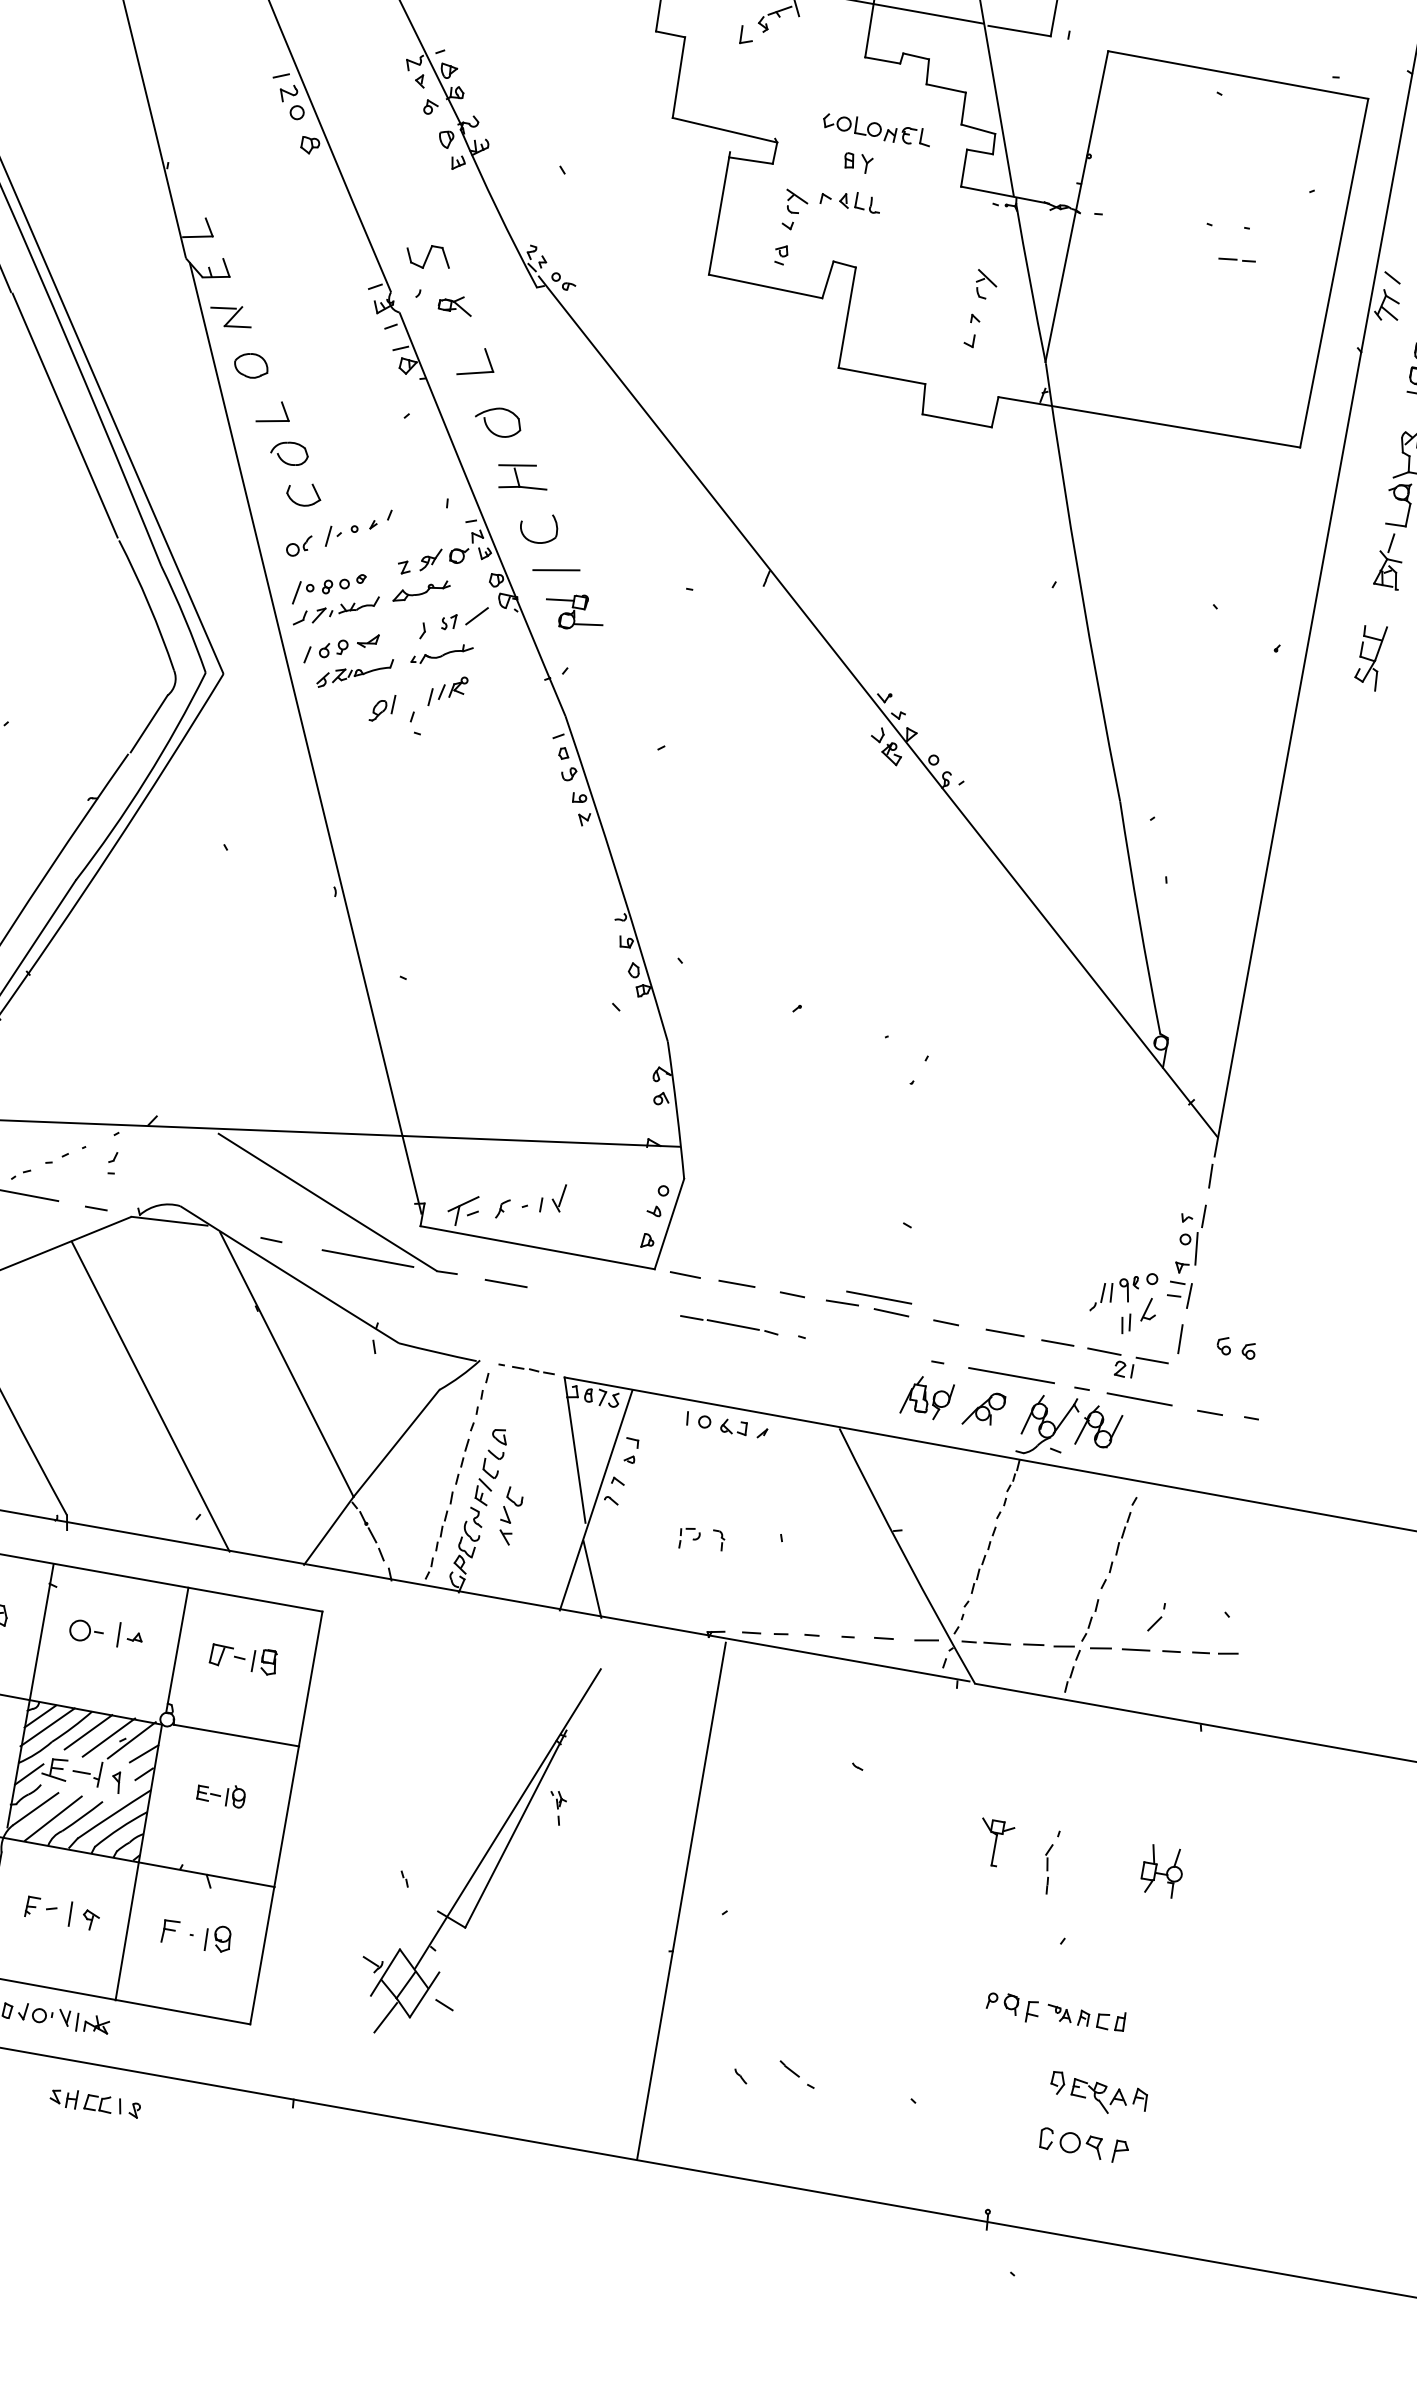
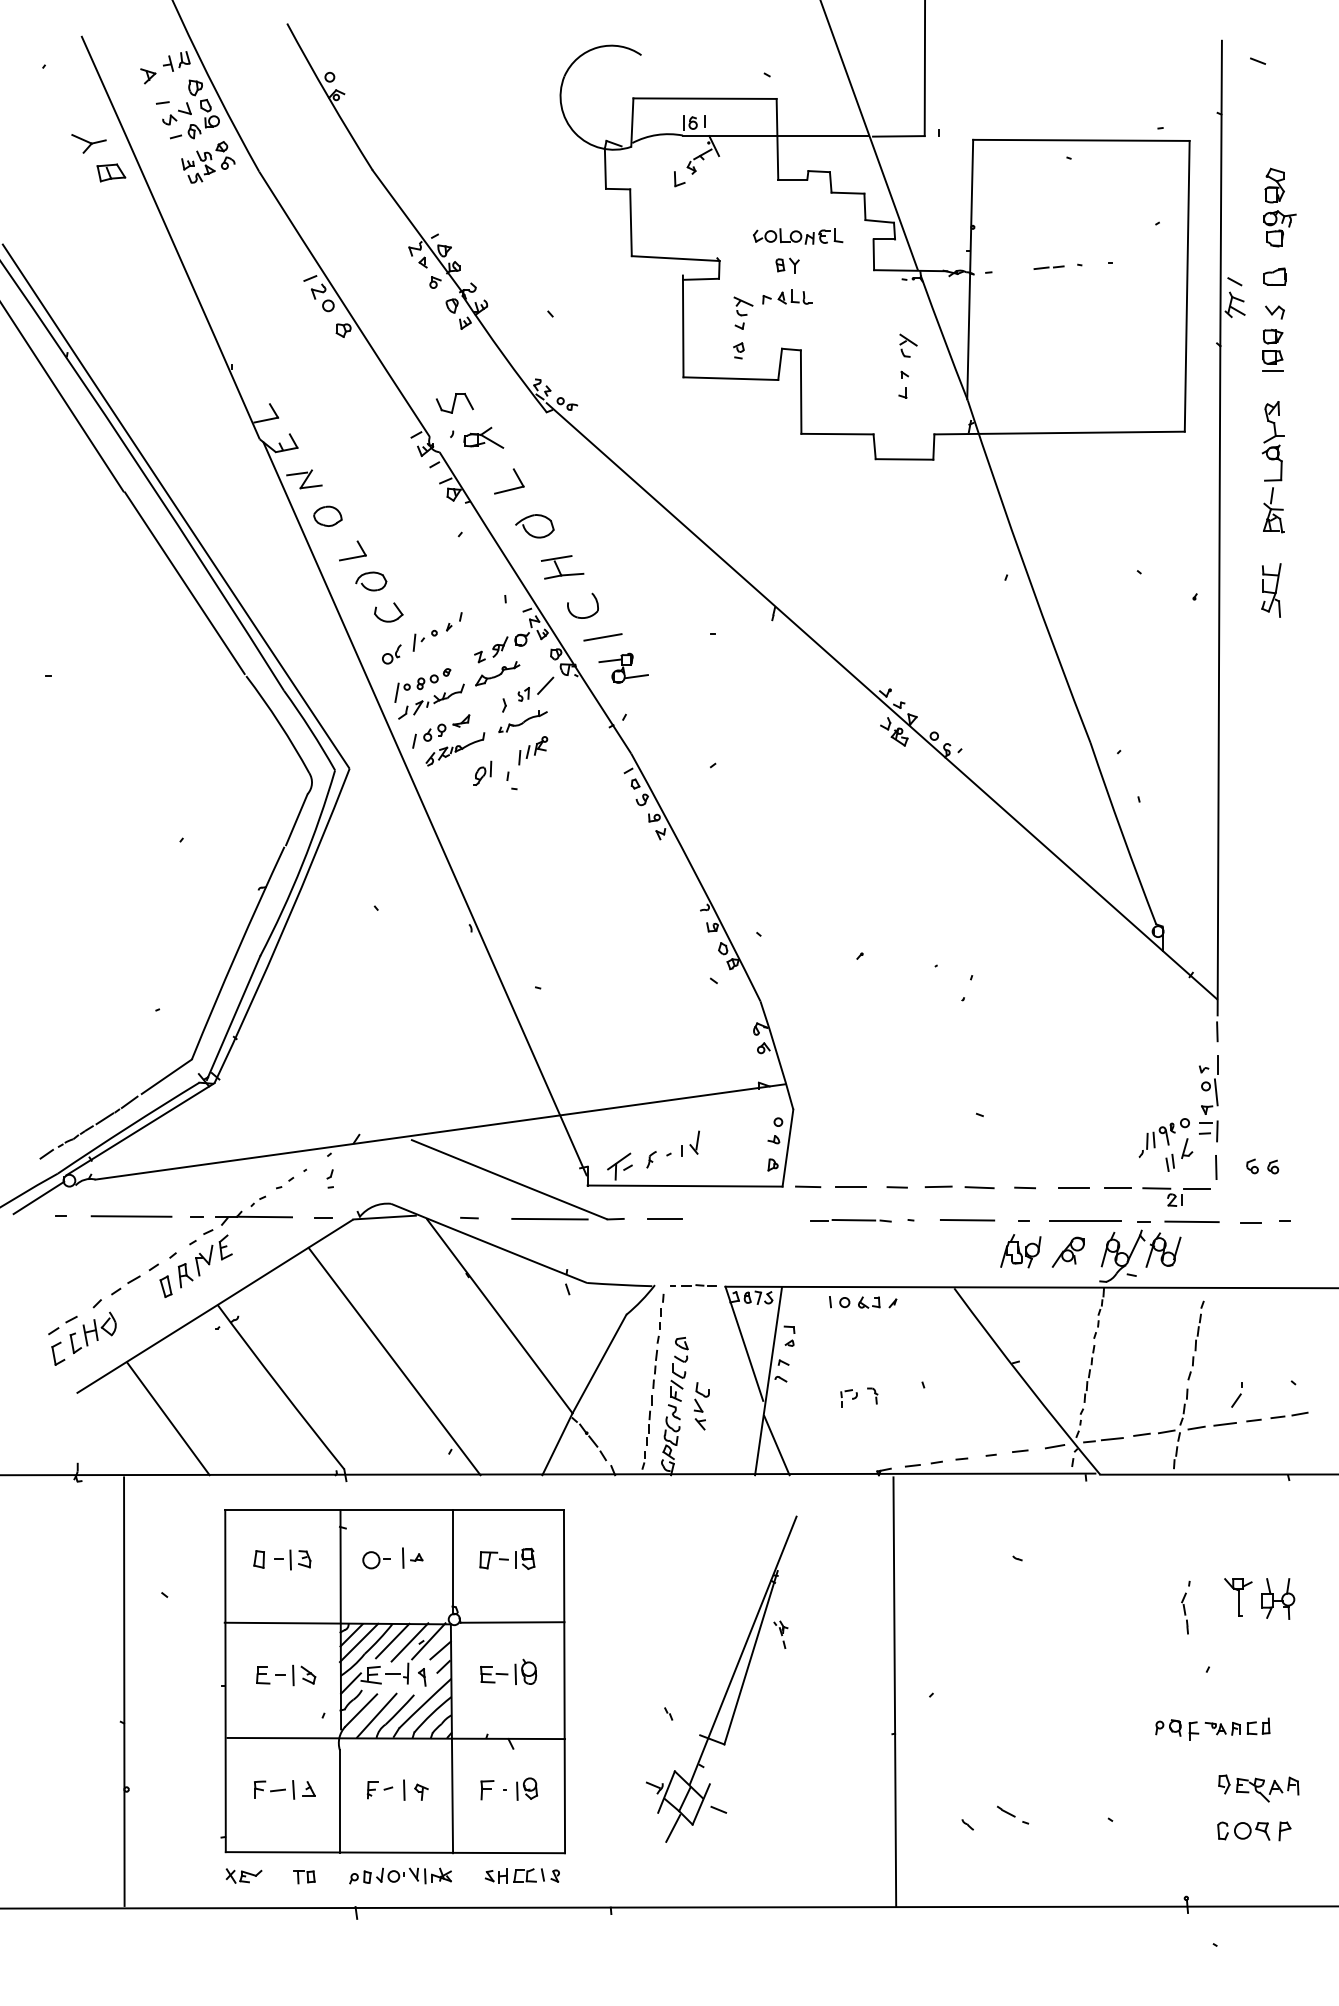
line: (1236, 259) -> (1048, 267), moved
part: (455, 304) -> (483, 437), size x1.43
line: (879, 1297) -> (967, 1220), moved
part: (221, 1793) -> (508, 1671), size x1.43
part: (995, 1843) -> (1238, 1597), moved
part: (94, 2102) -> (521, 1875), moved

